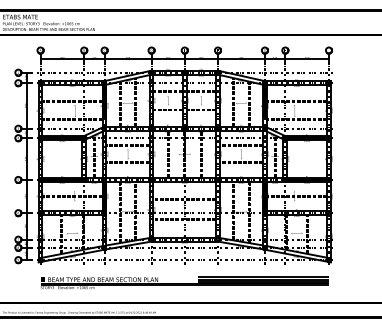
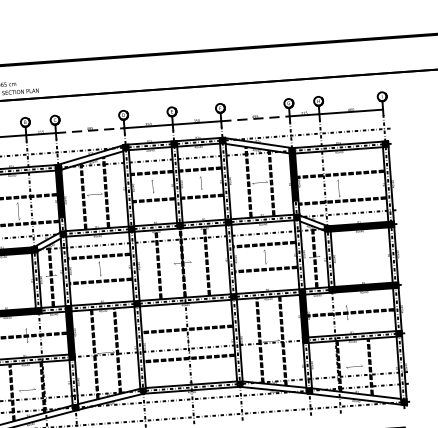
line: (128, 59) -> (90, 130), solid -> dashed
line: (241, 59) -> (255, 118), solid -> dashed

